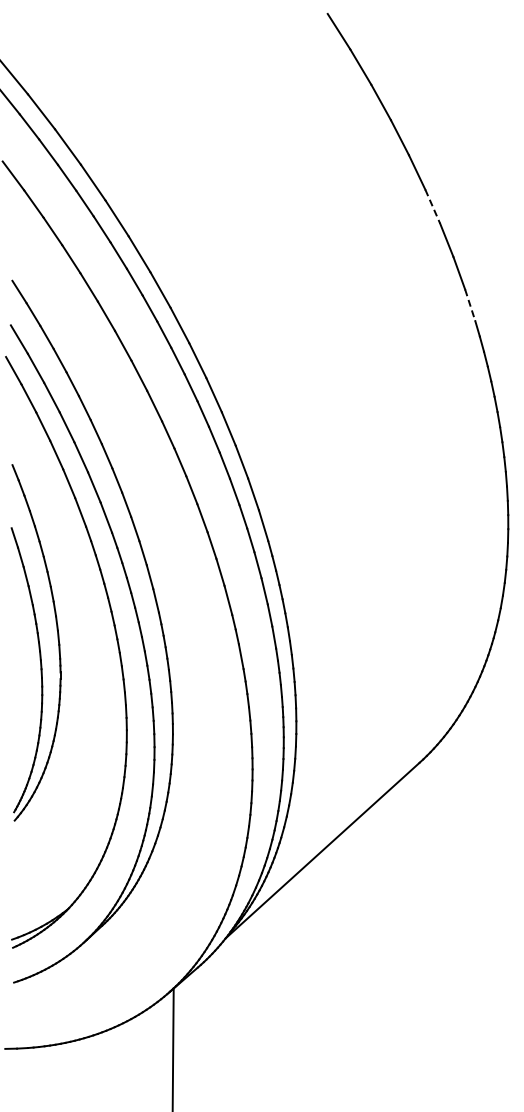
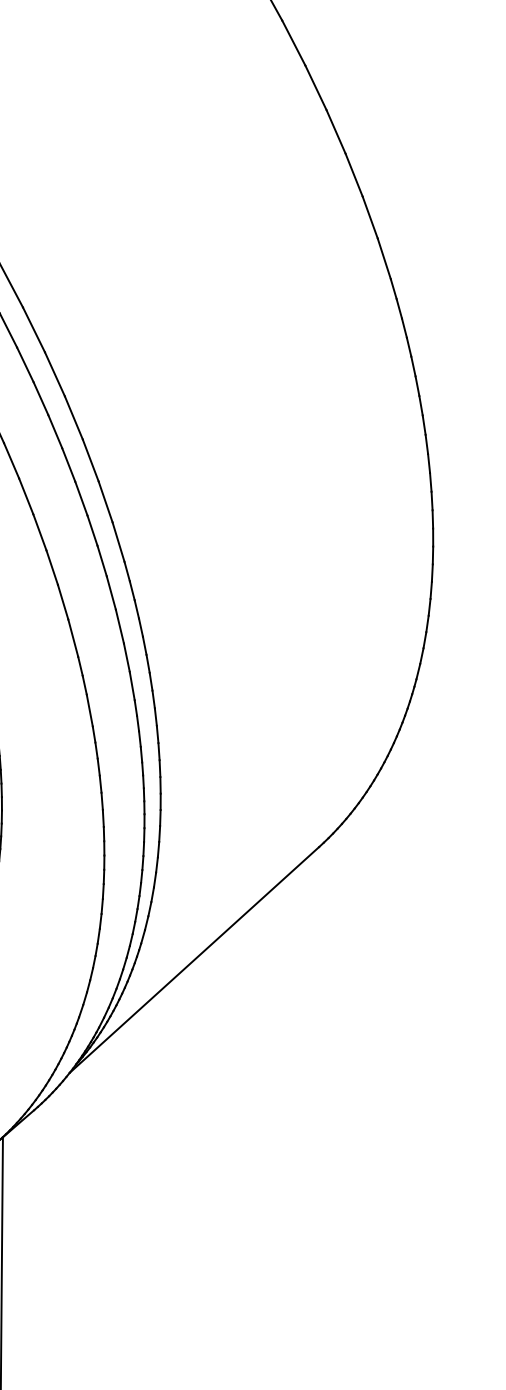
line: (432, 206) -> (335, 131), dashed -> solid
line: (470, 305) -> (384, 259), dashed -> solid

